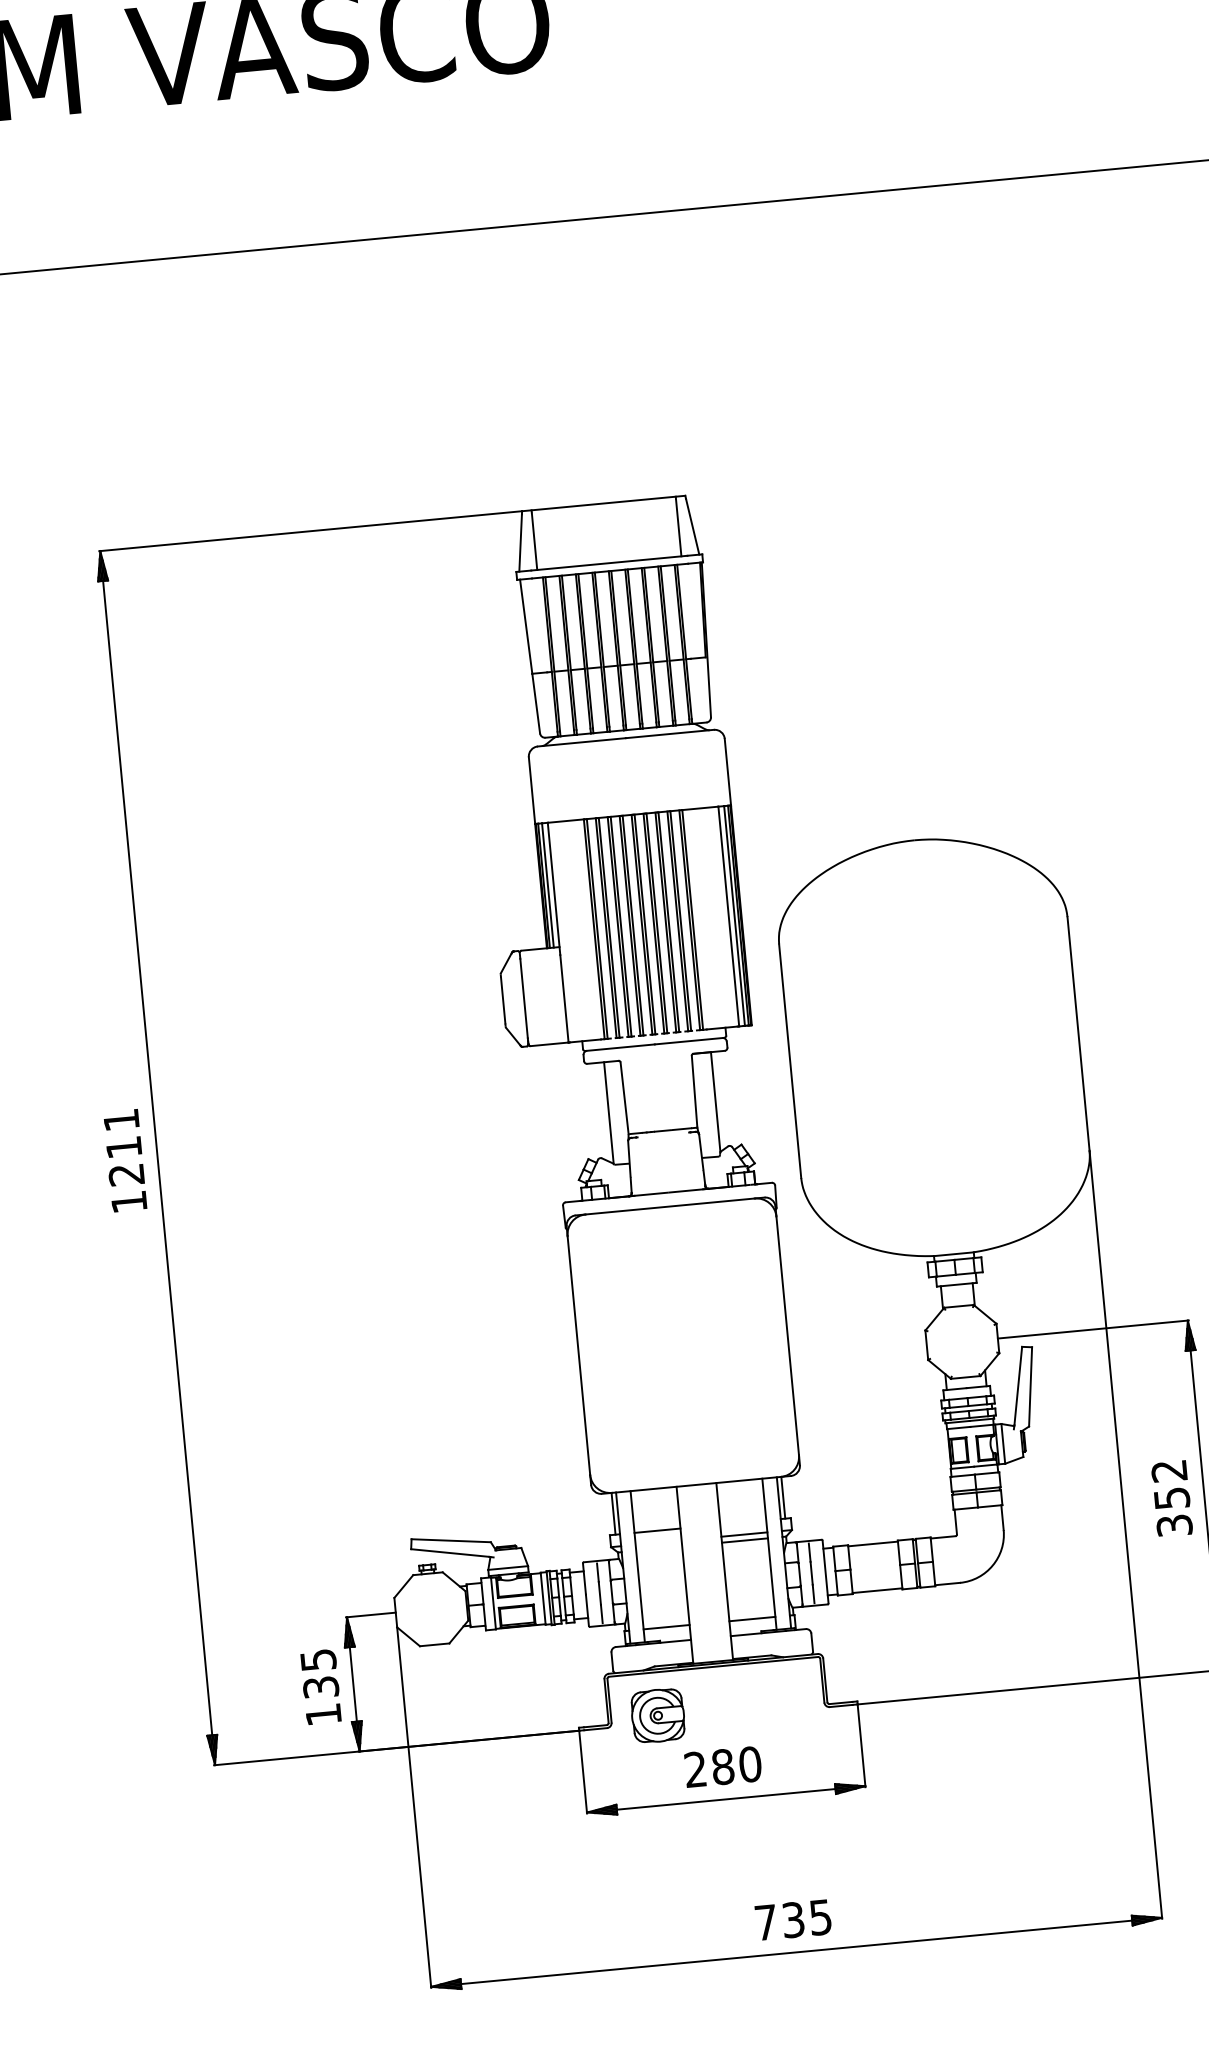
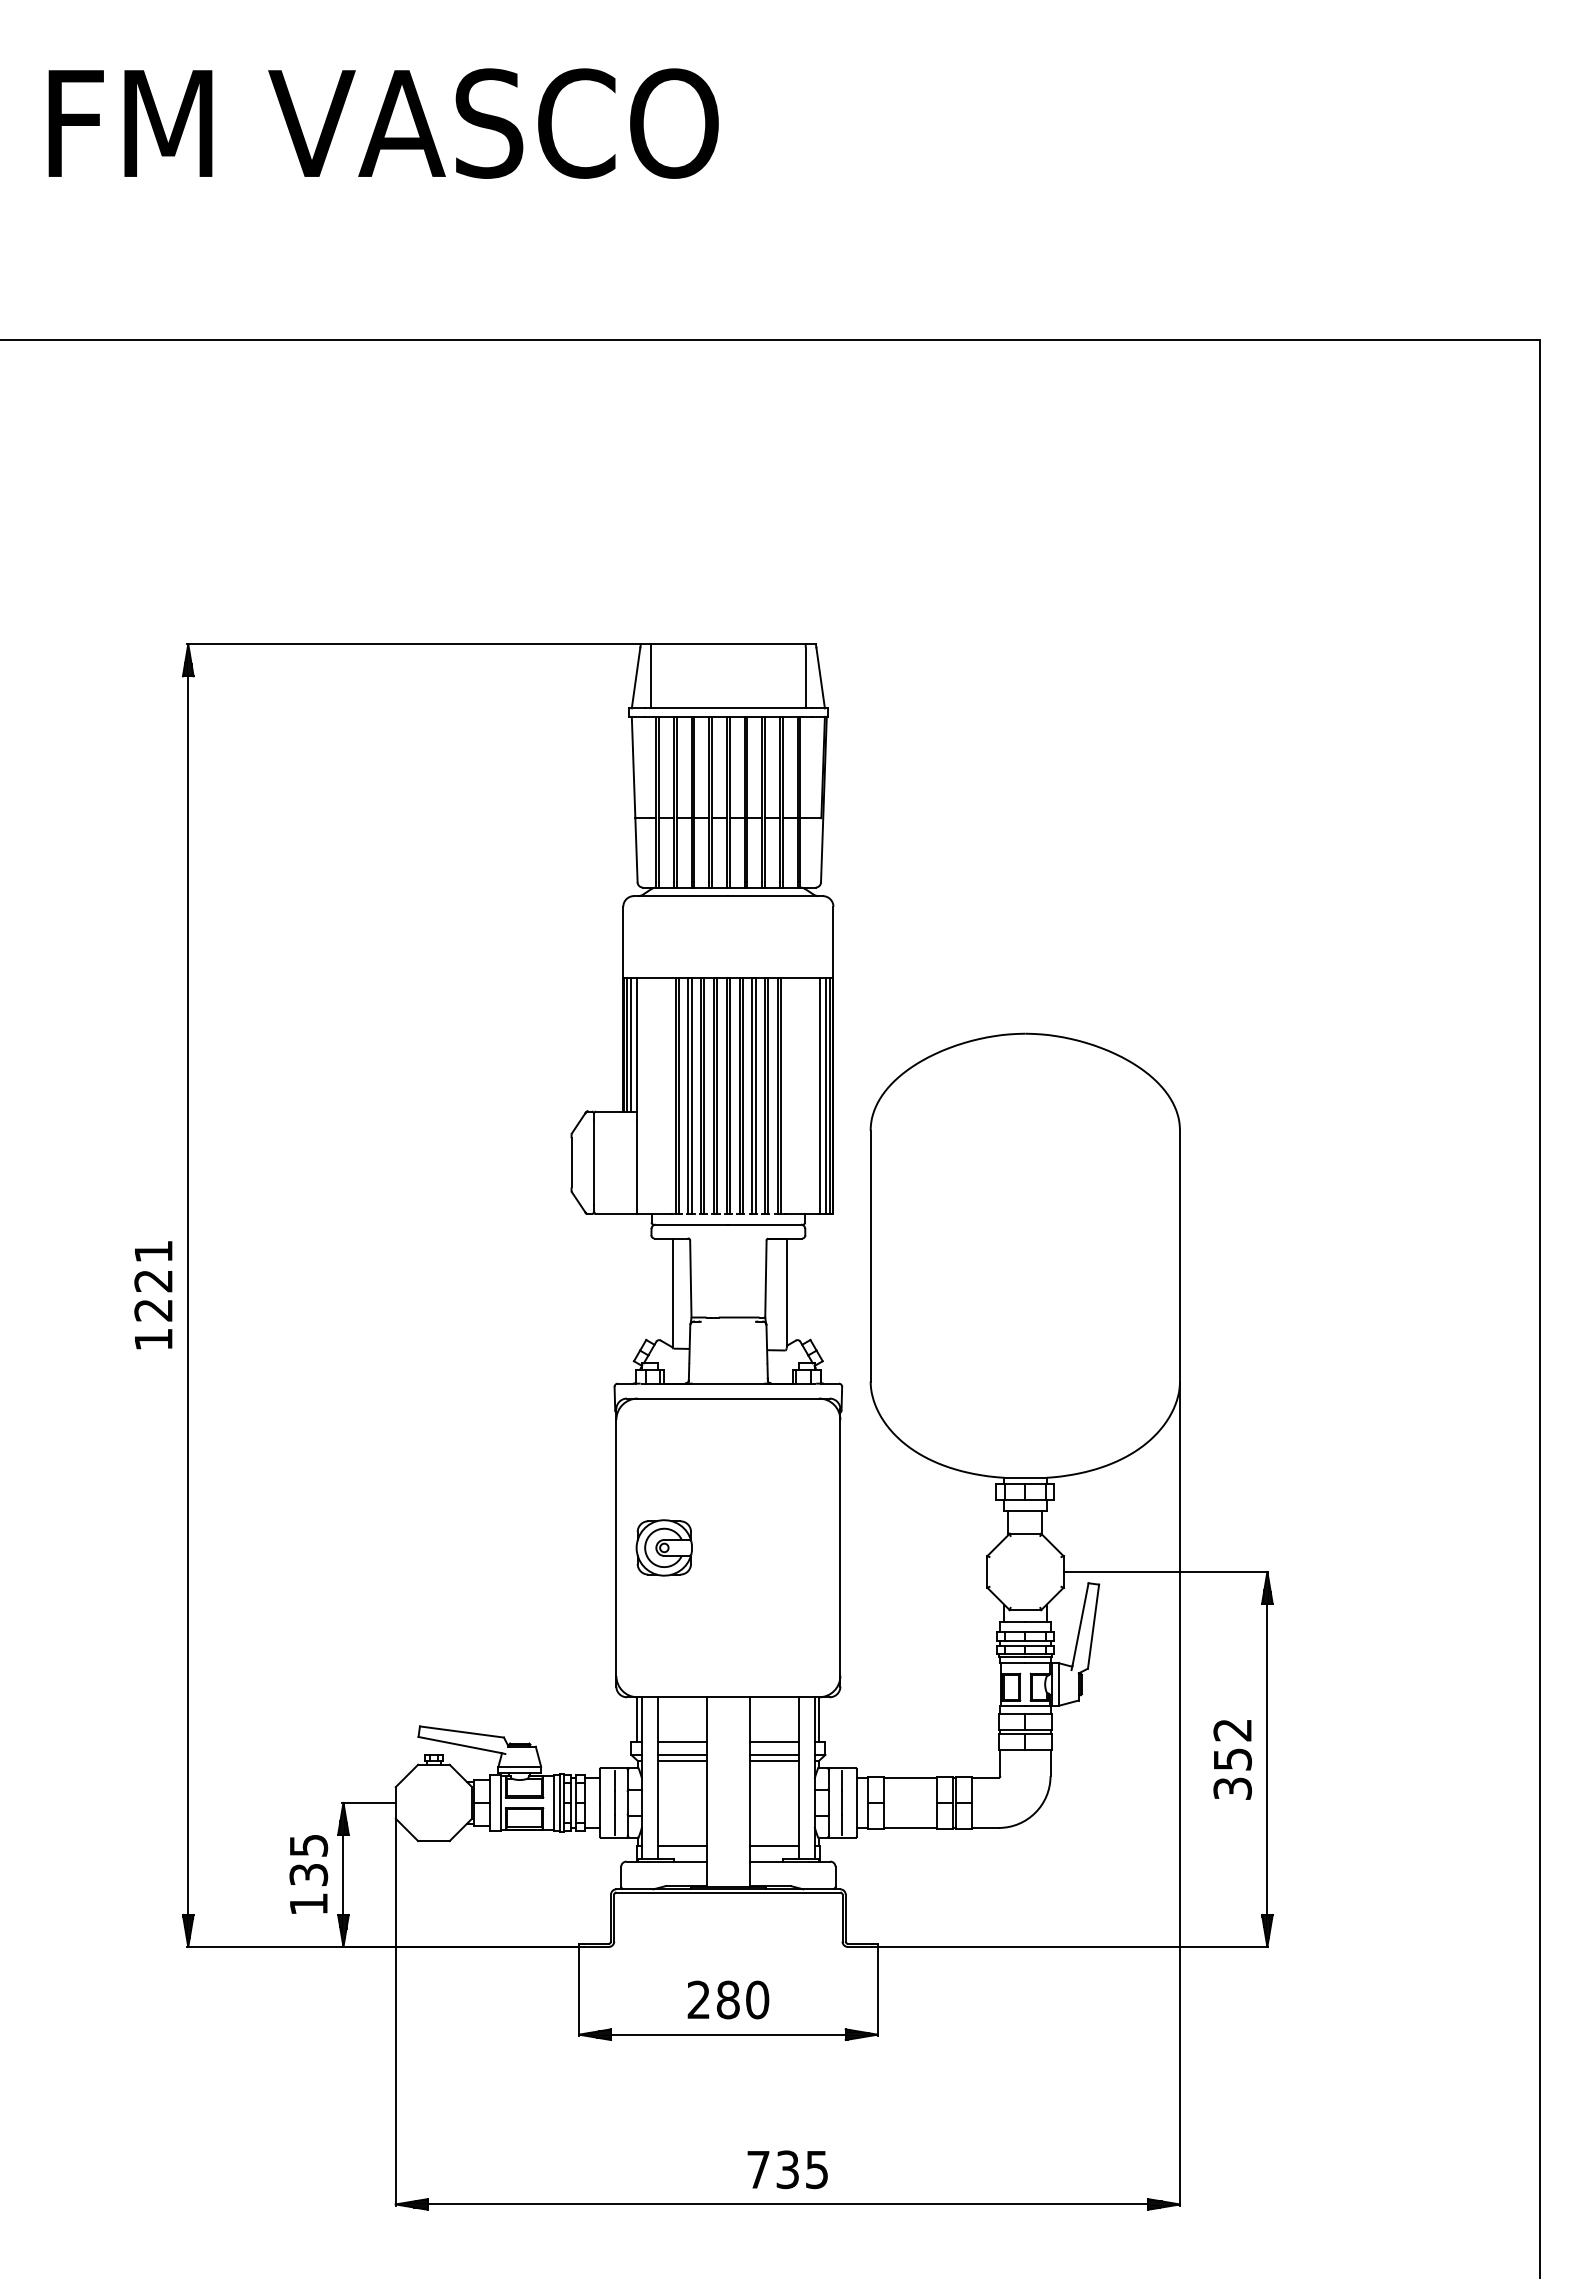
text: (124, 1148) -> (153, 1281), 1211 -> 1221
line: (743, 1522) -> (774, 1742), added
line: (658, 1542) -> (682, 1754), added
line: (659, 1548) -> (682, 1761), added
part: (657, 1715) -> (663, 1547), moved

